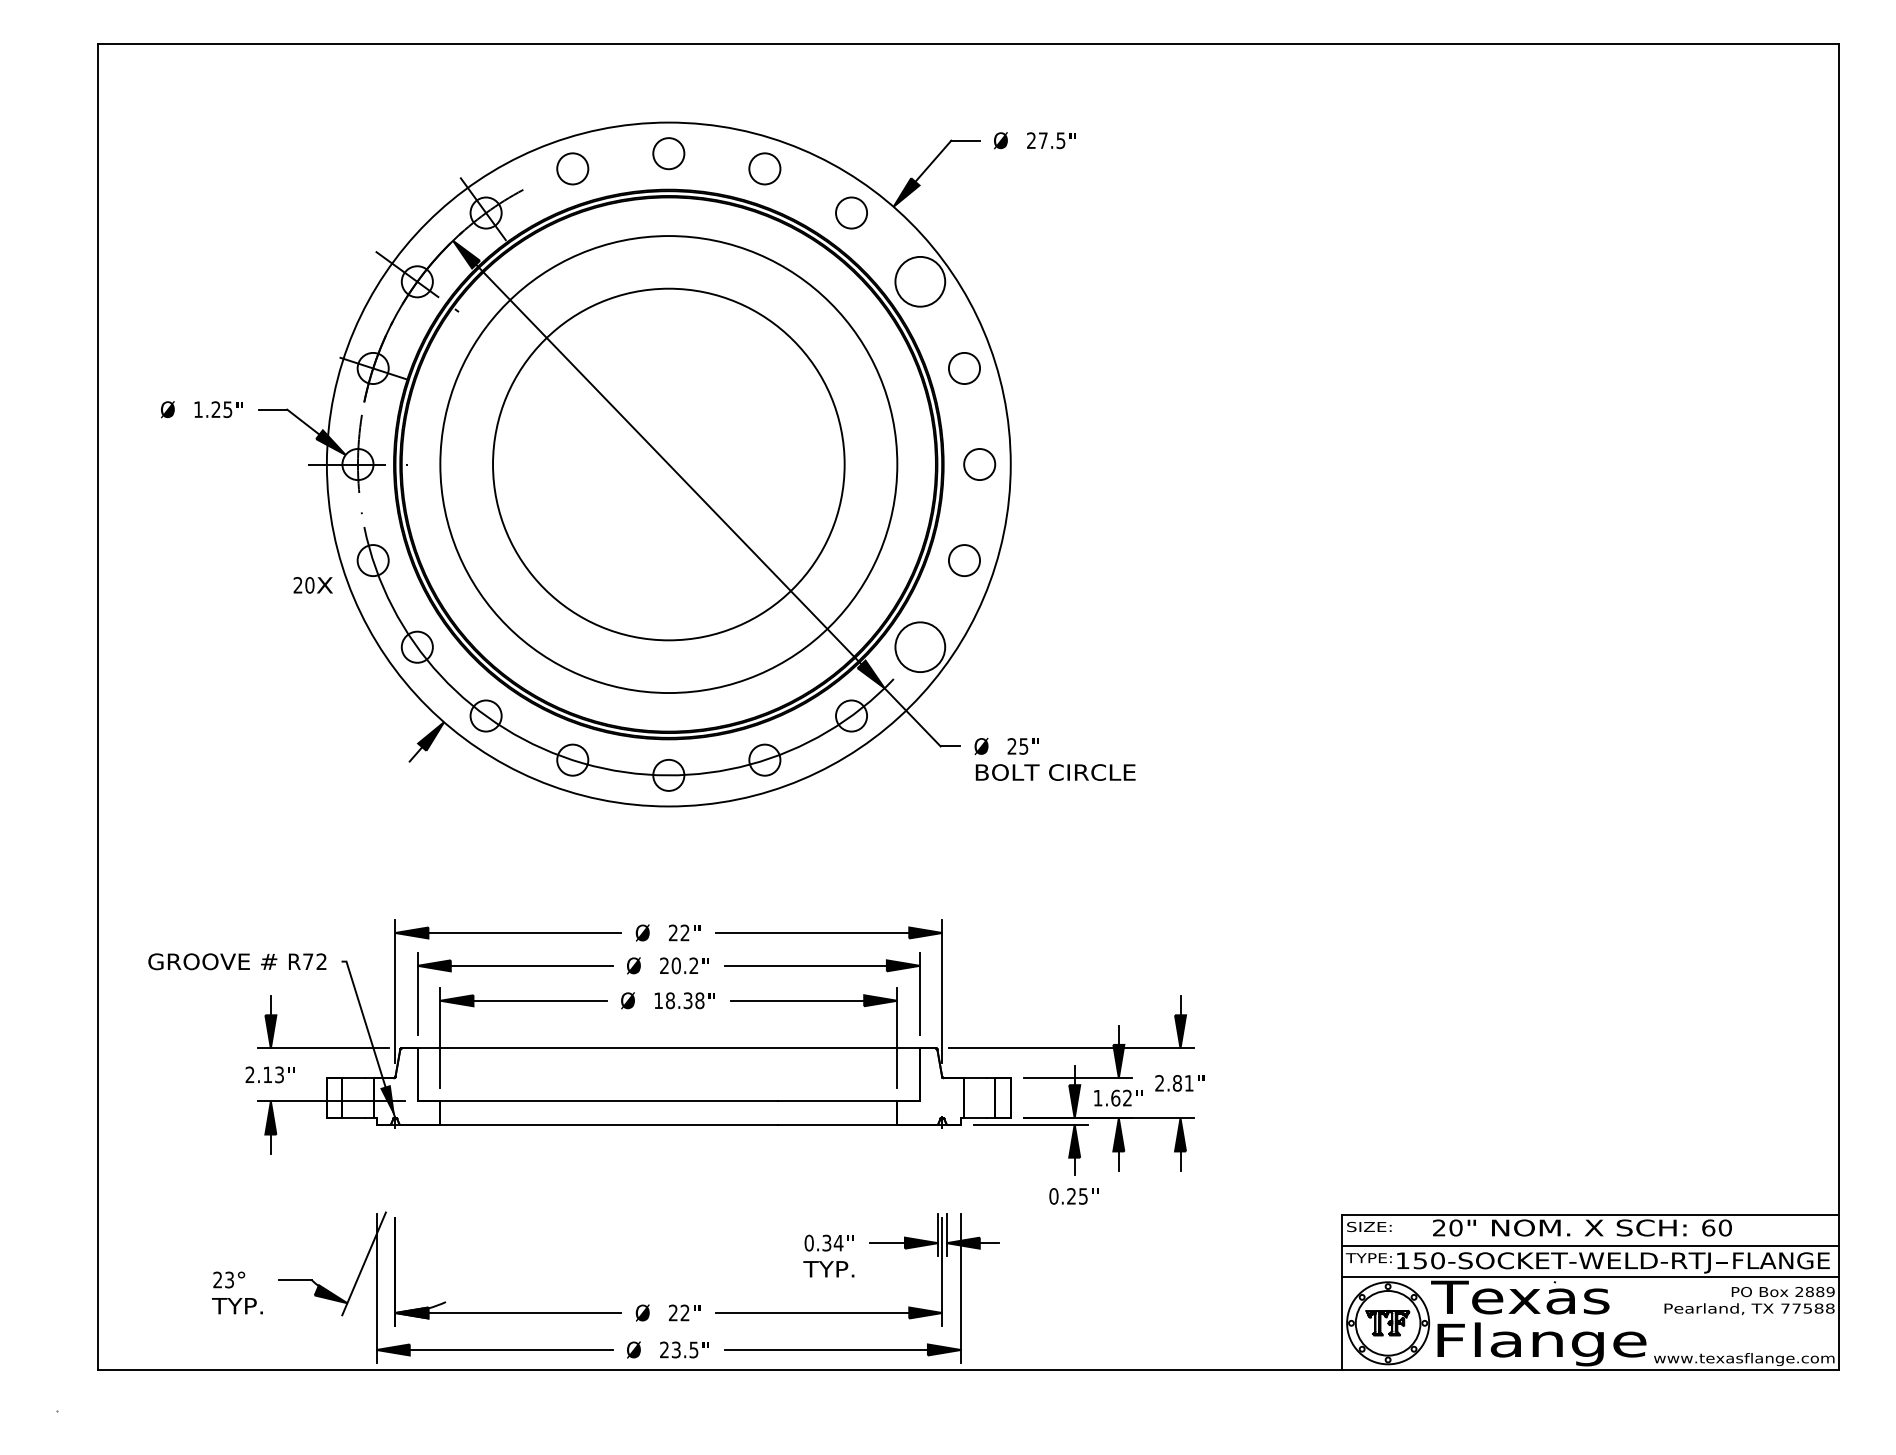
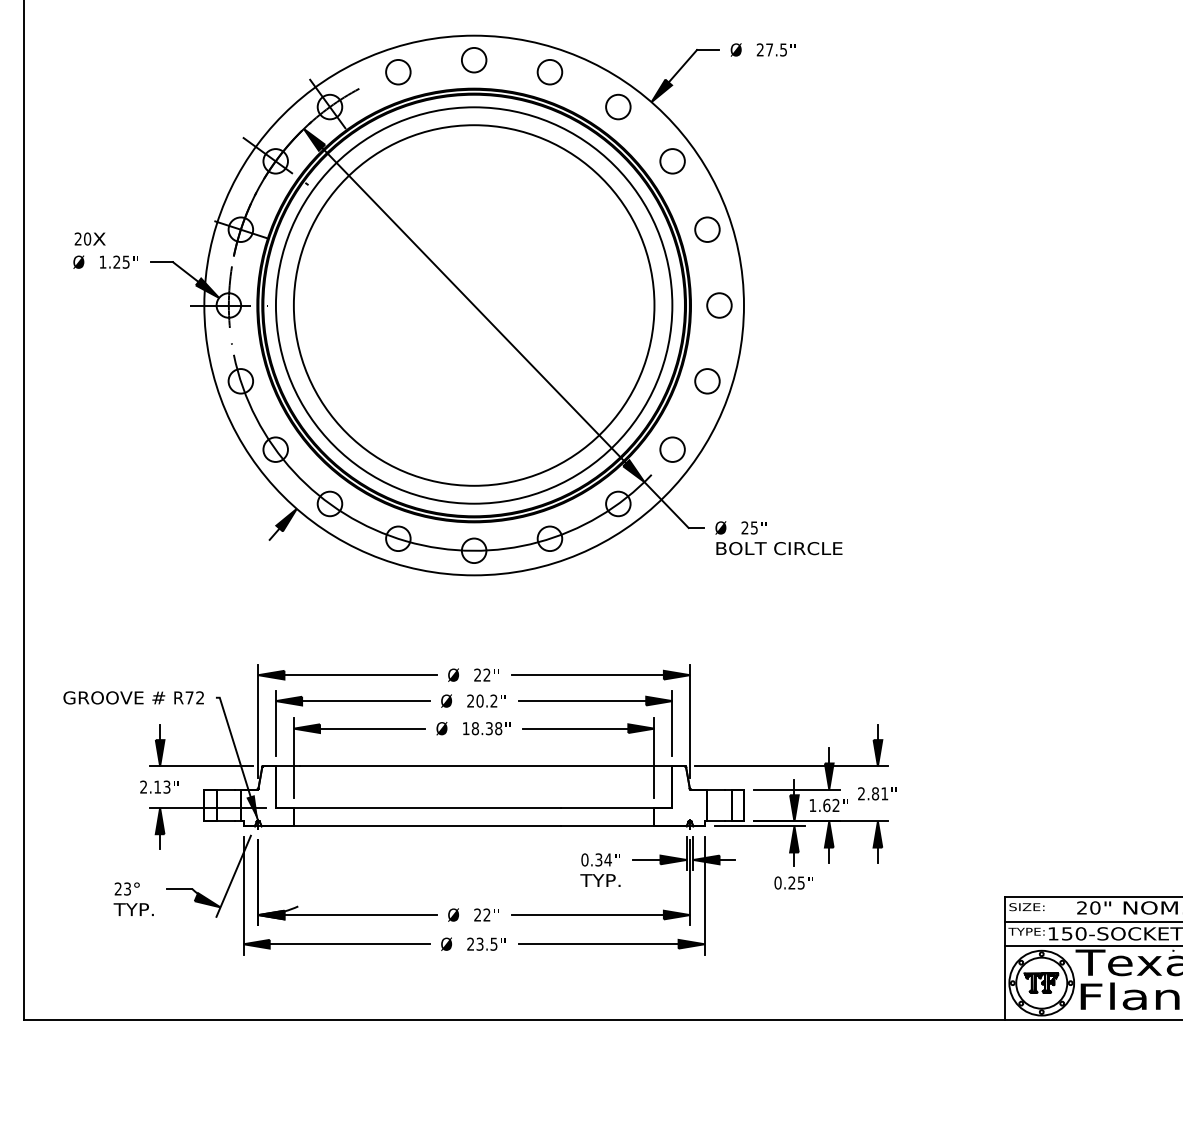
circle: (919, 281) -> (671, 161), size x0.62
circle: (668, 464) -> (473, 305), size x1.43
text: (312, 585) -> (89, 239), moved
circle: (919, 646) -> (671, 449), size x0.62
part: (605, 1312) -> (424, 914), moved

